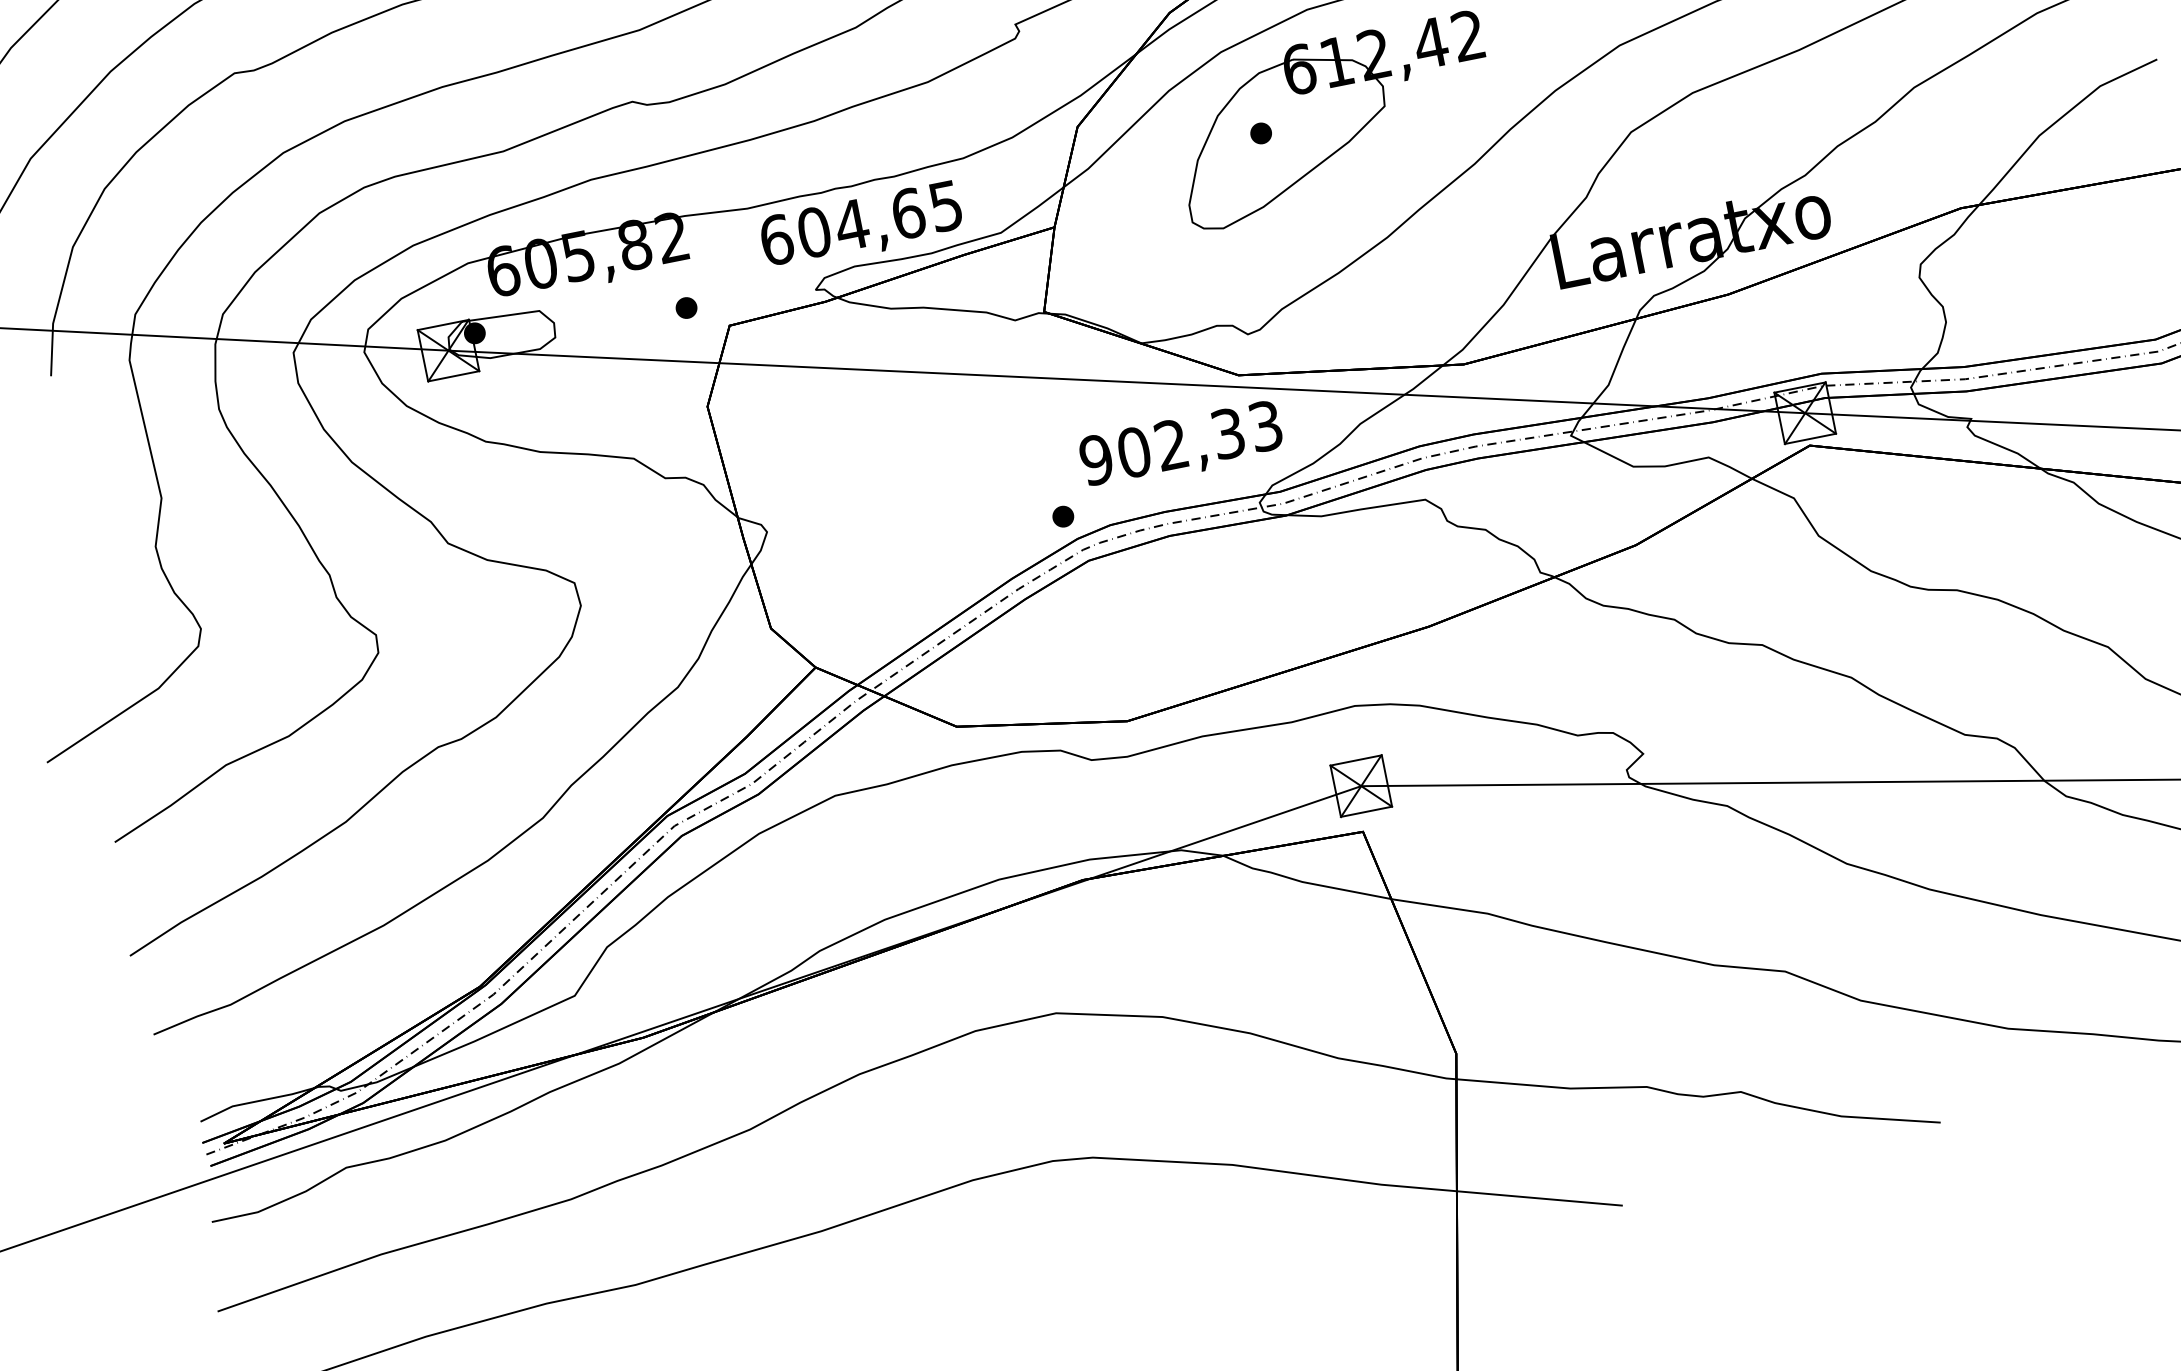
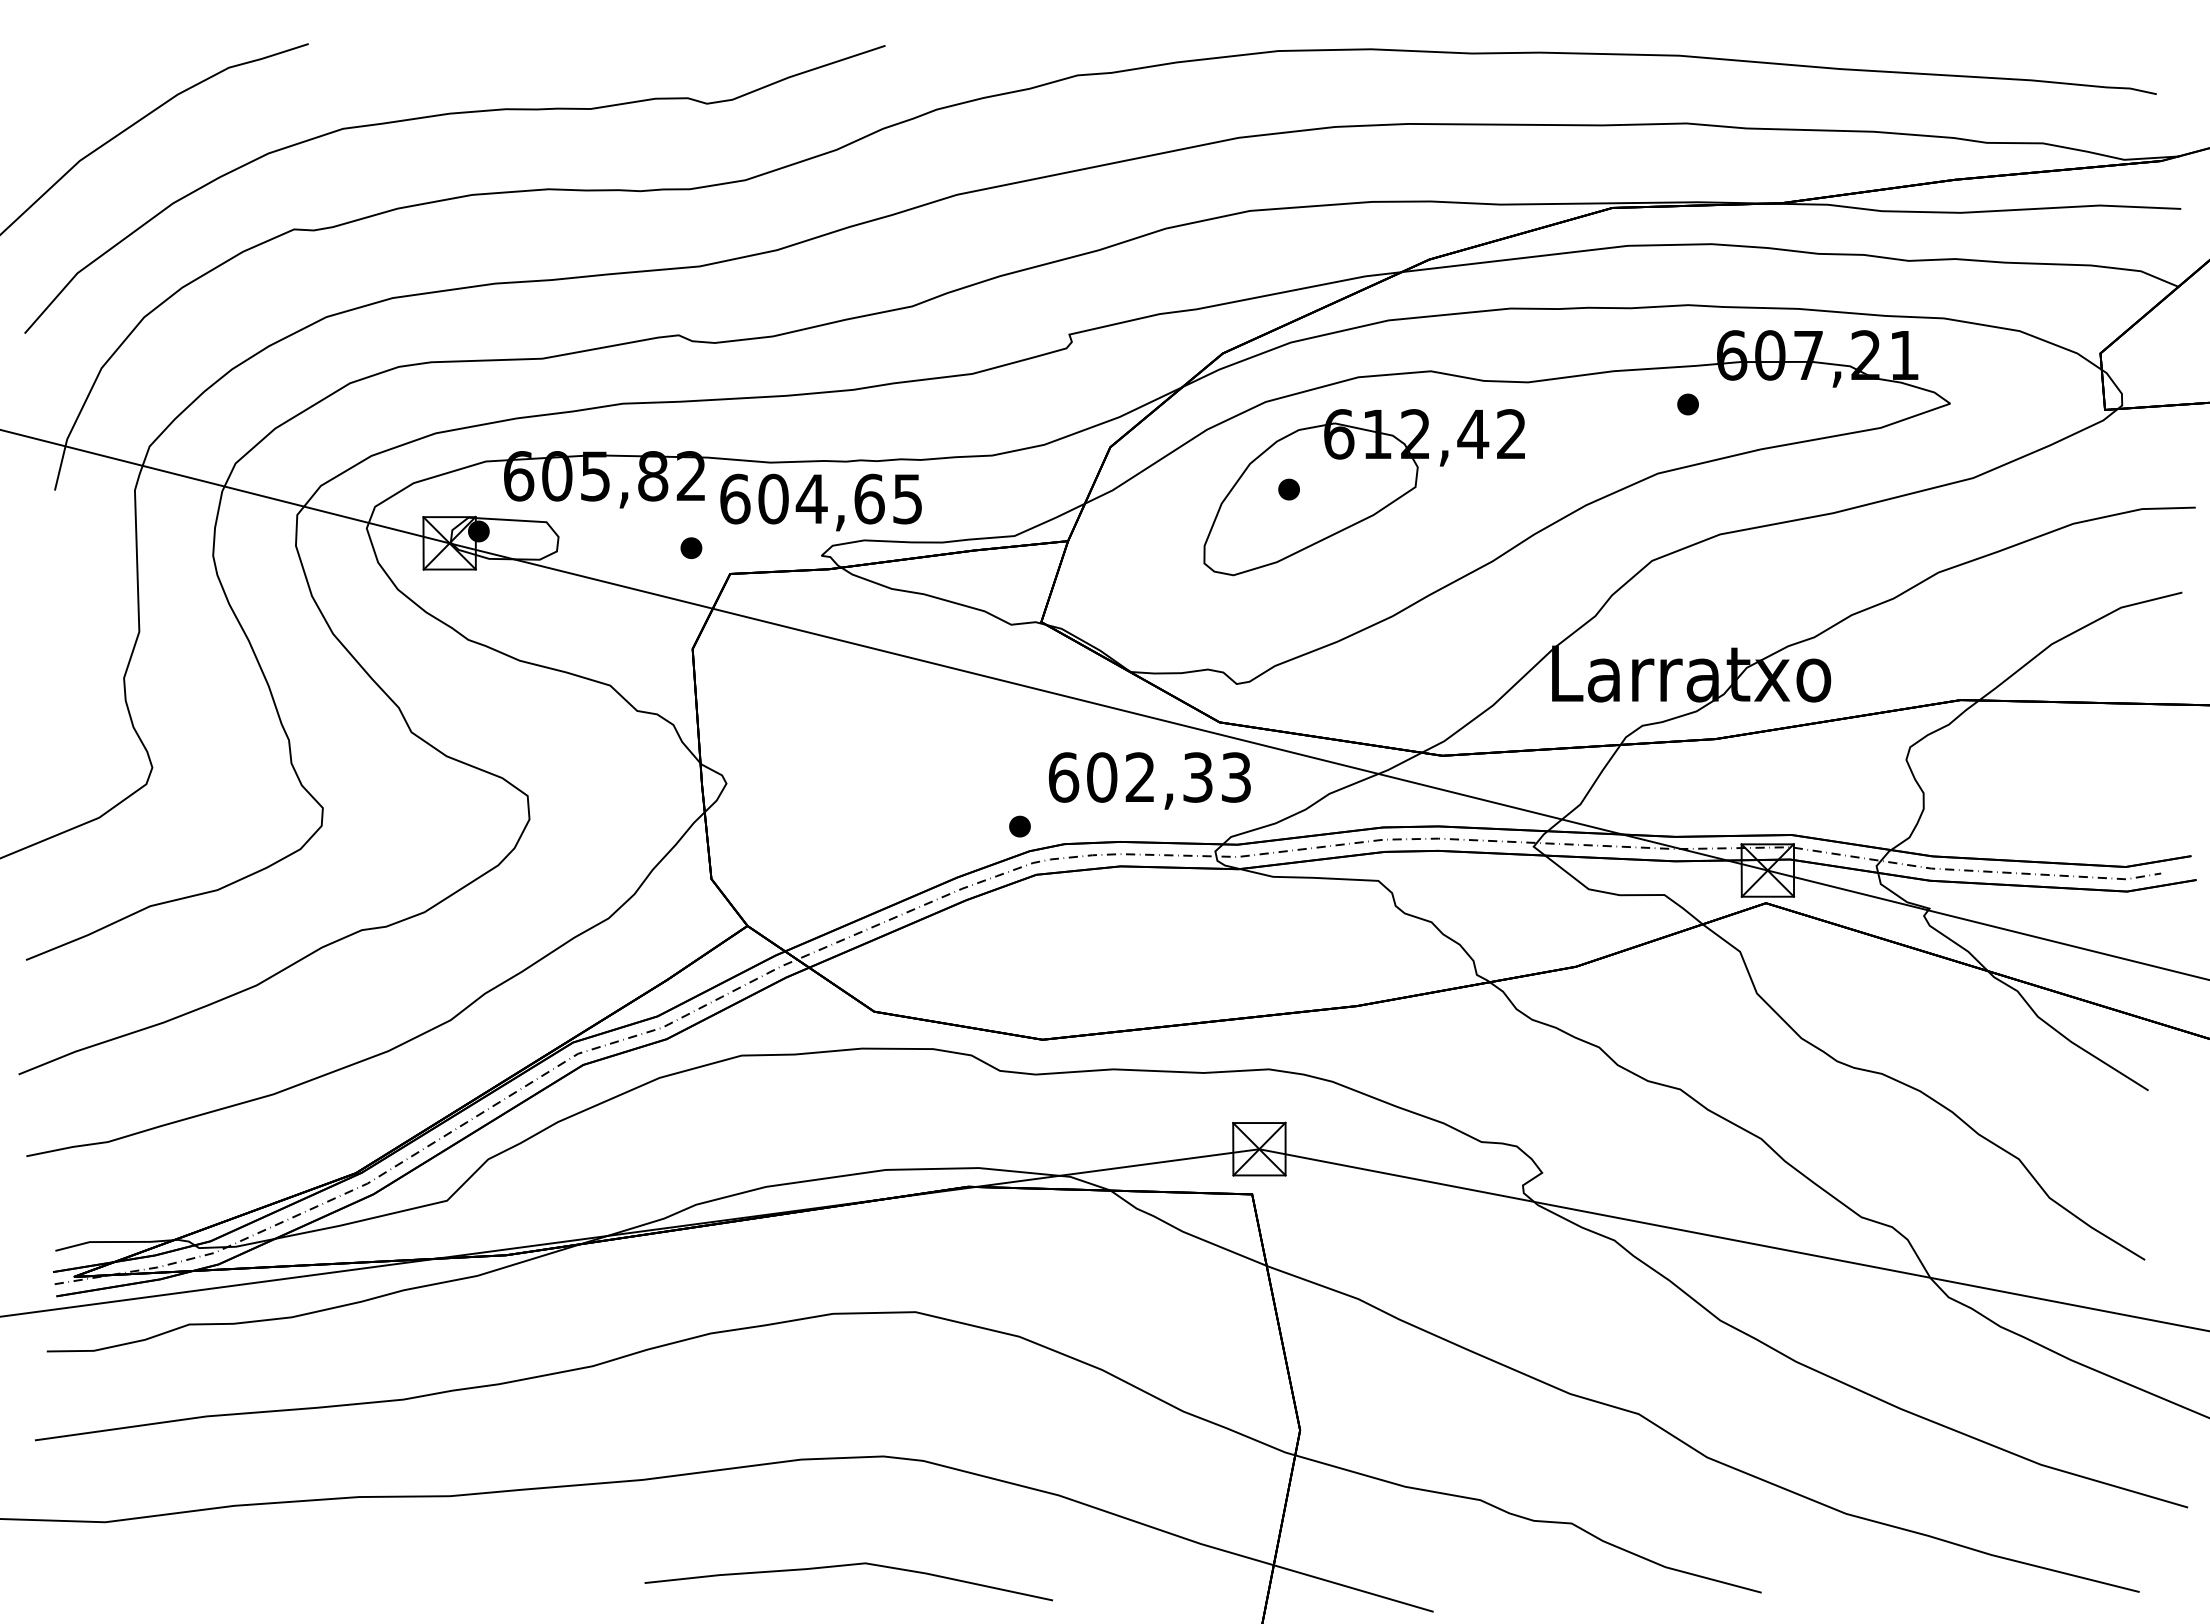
text: (861, 226) -> (820, 502), moved
text: (1096, 459) -> (1063, 777), 902,33 -> 602,33
curve: (1038, 1276) -> (846, 1566), added

